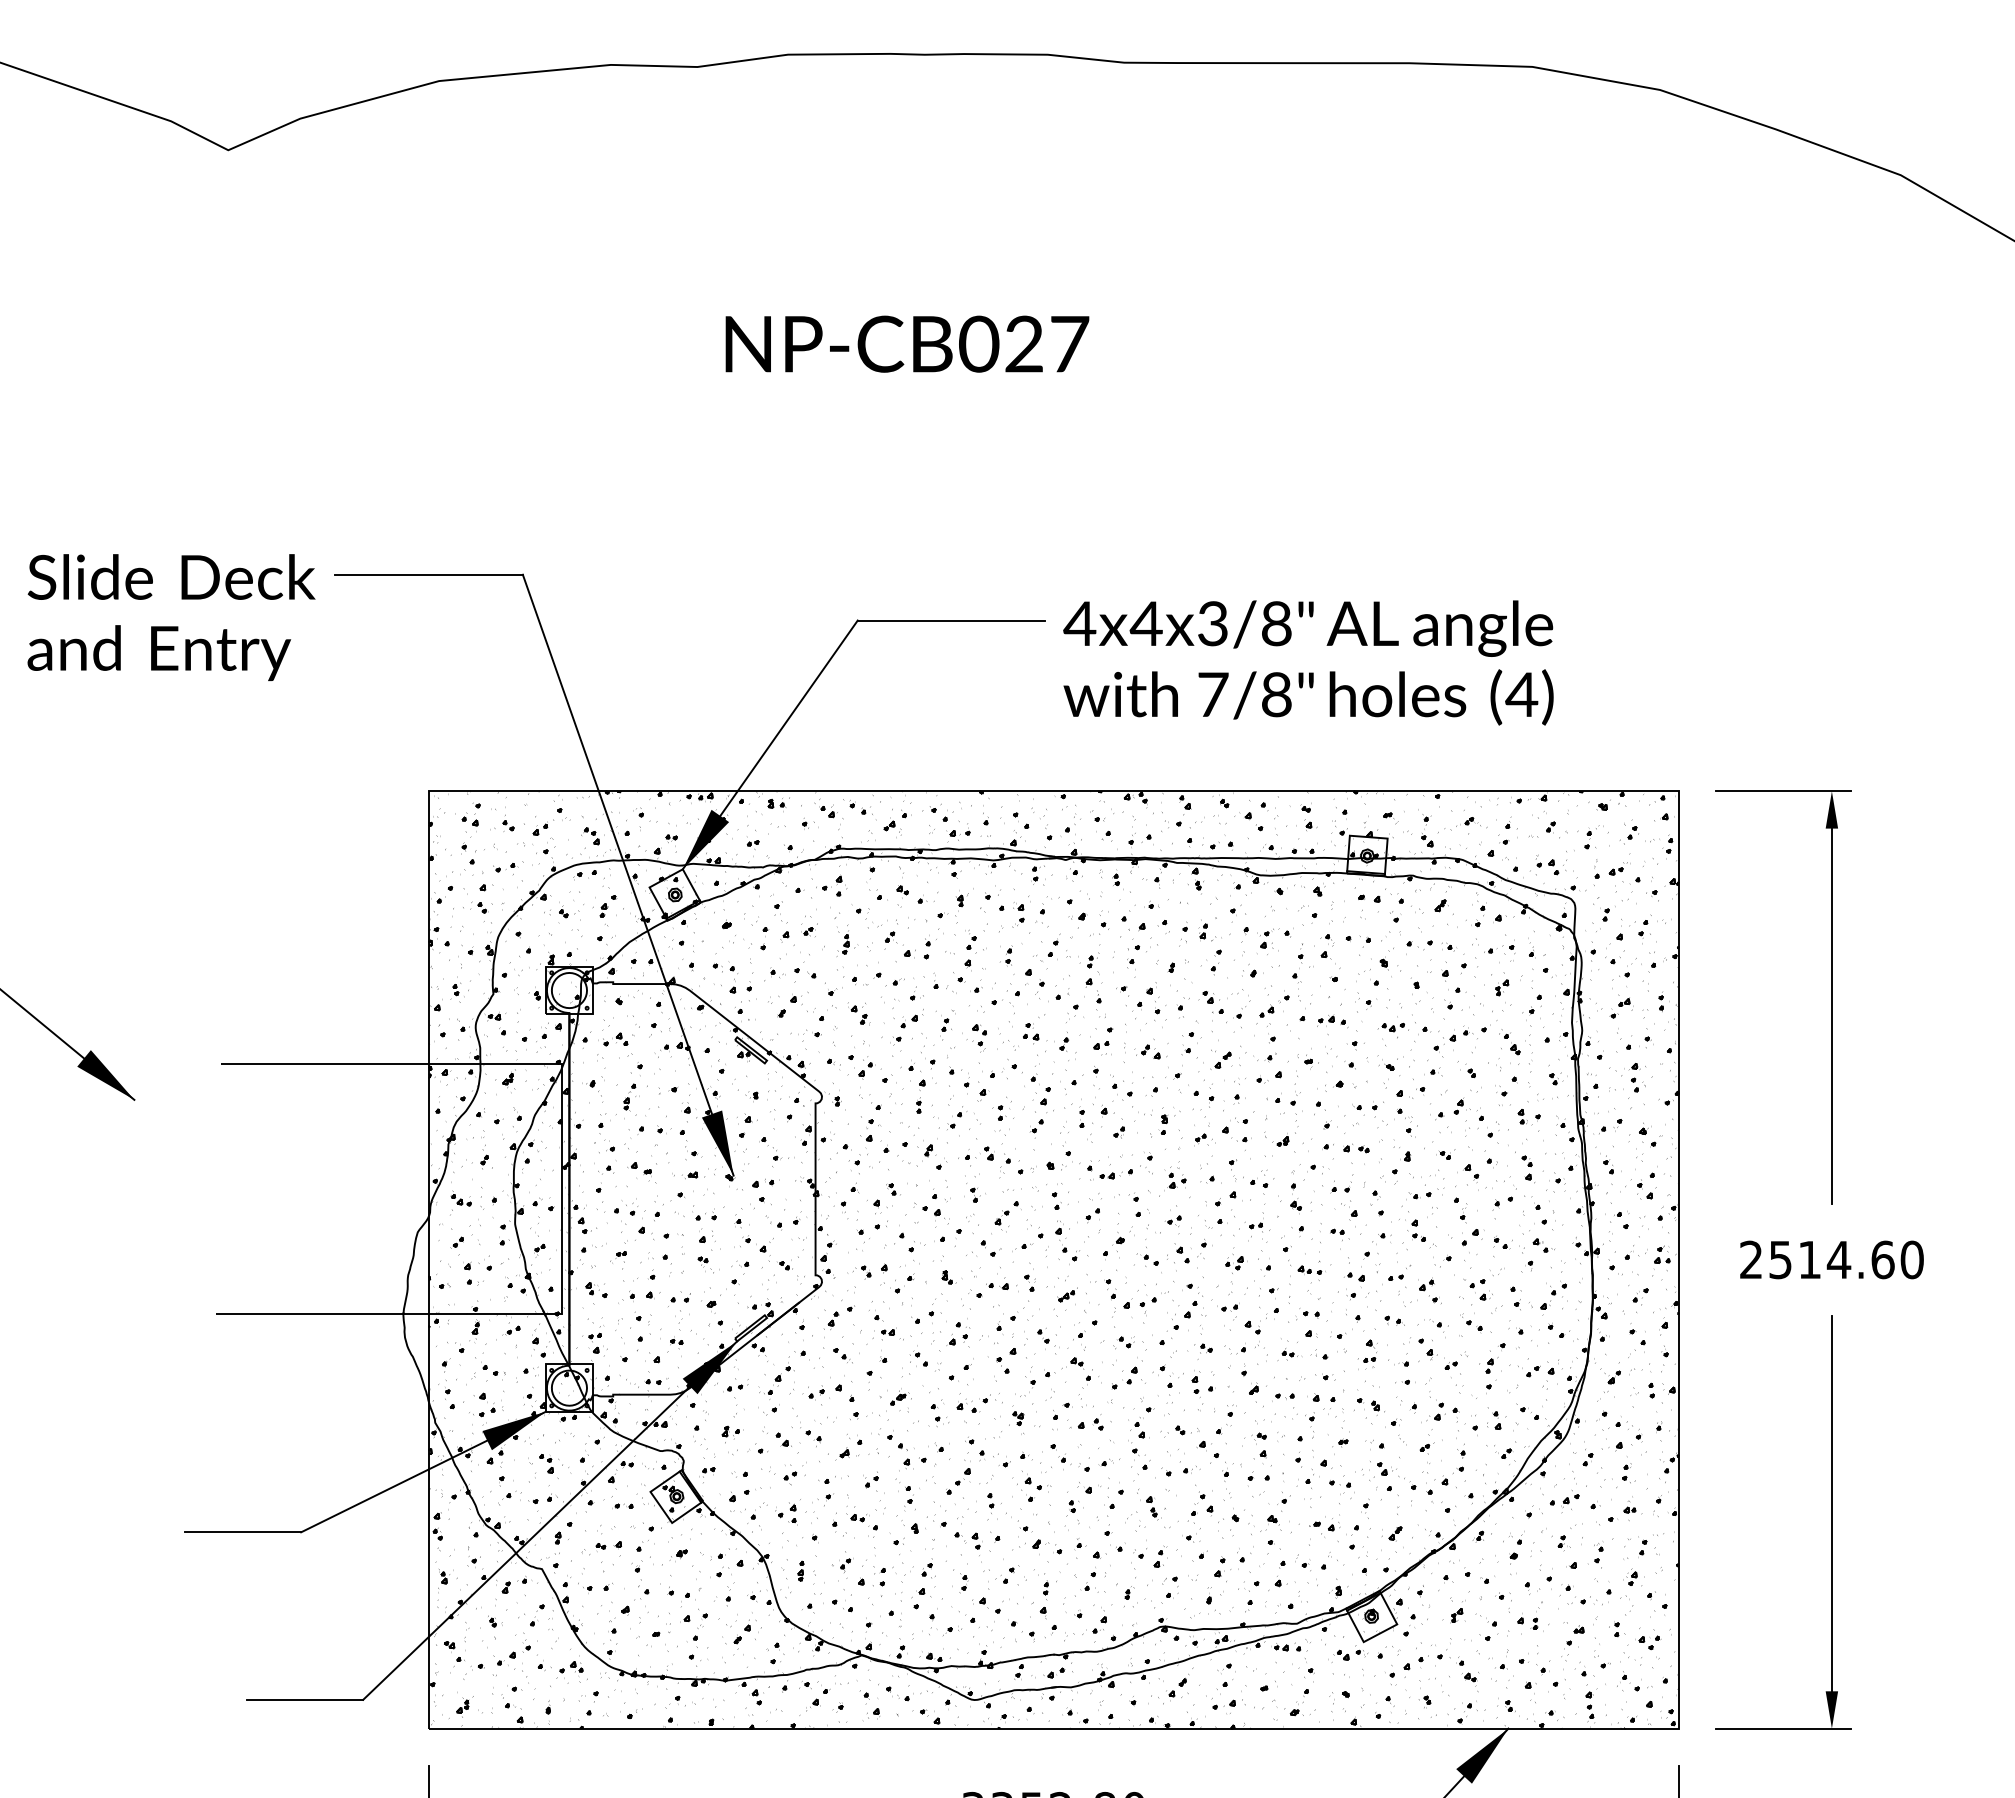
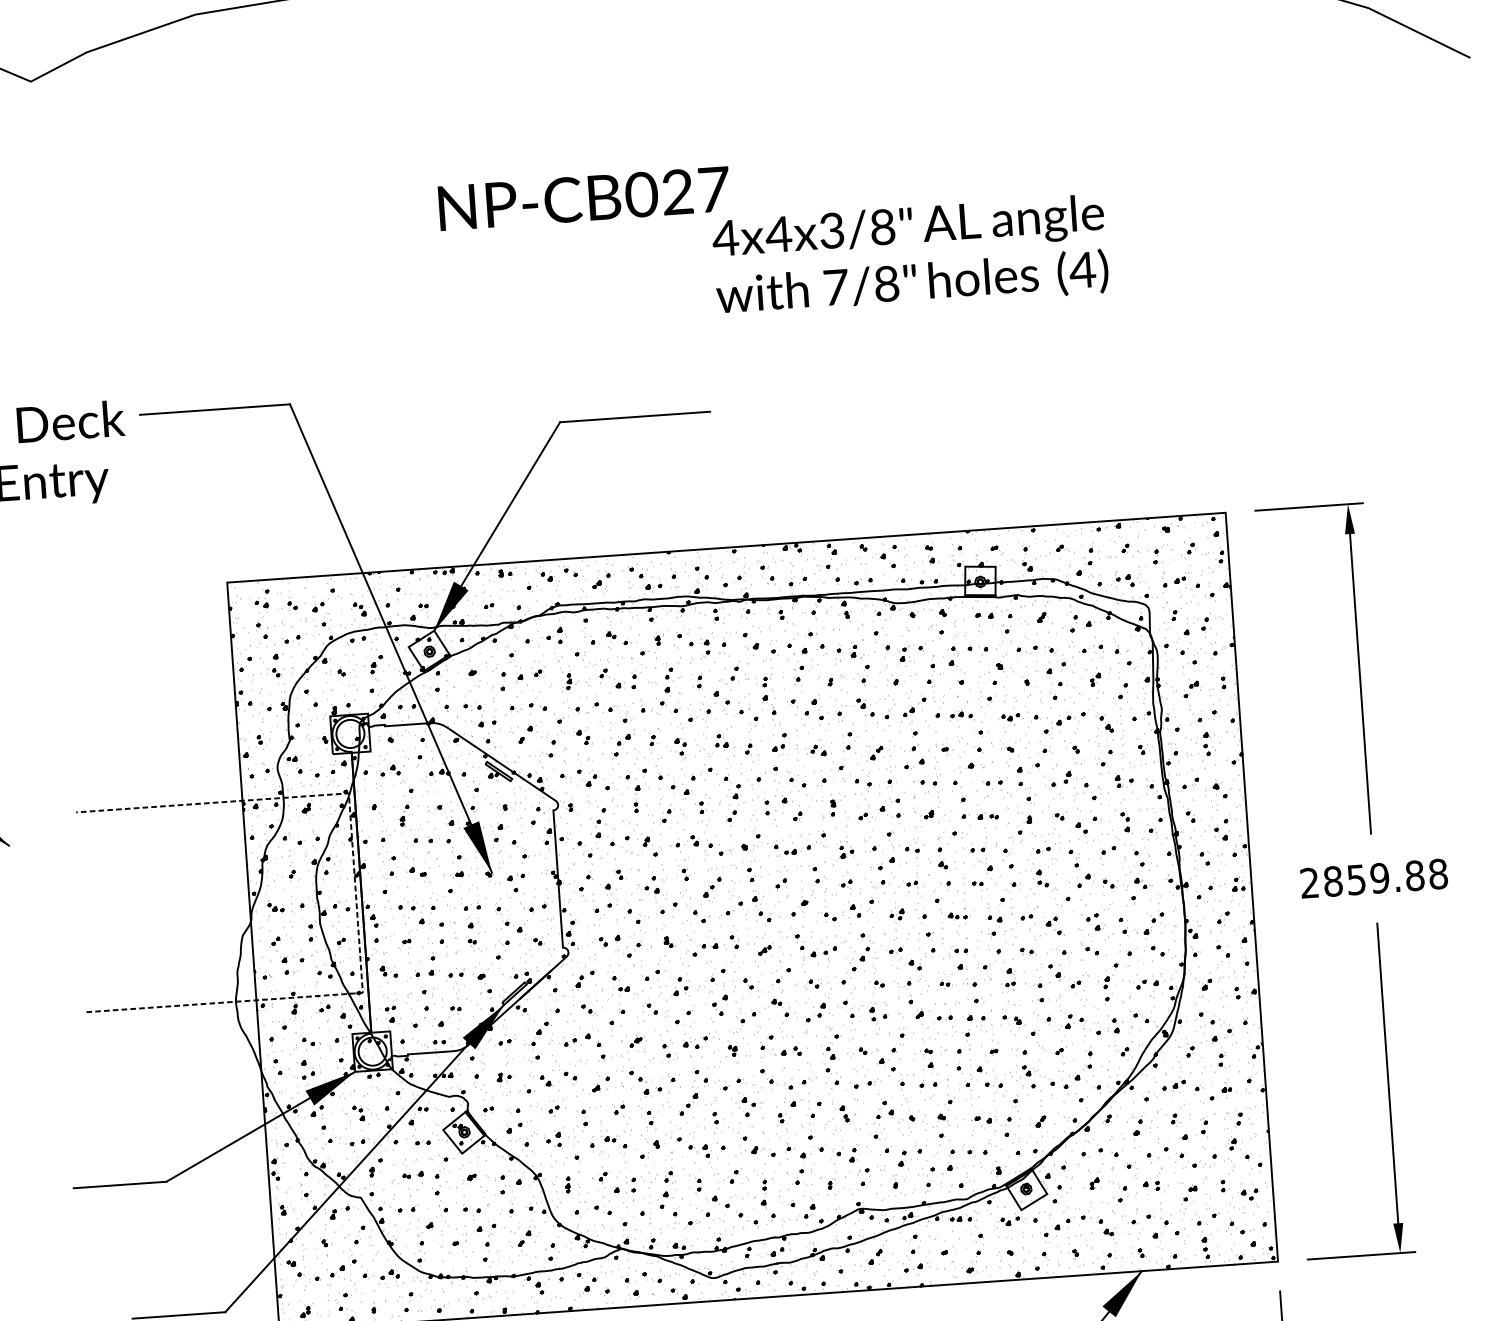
text: (1308, 662) -> (910, 256), moved
line: (562, 1191) -> (356, 894), solid -> dashed
text: (1846, 1259) -> (1385, 877), 2514.60 -> 2859.88

